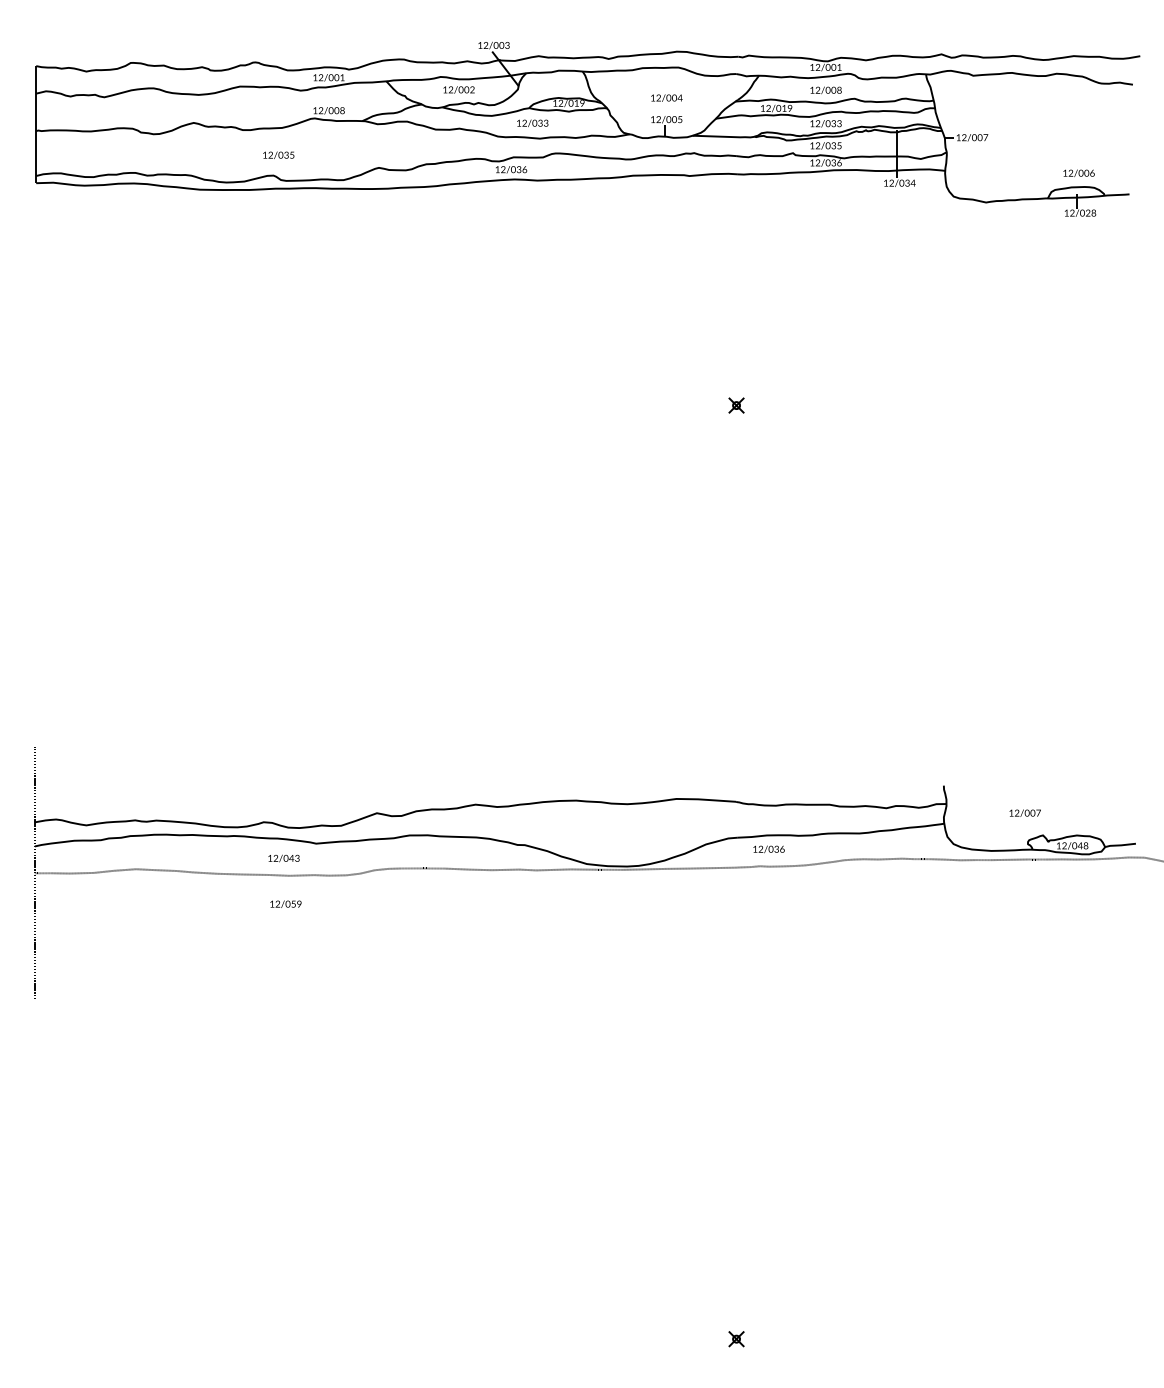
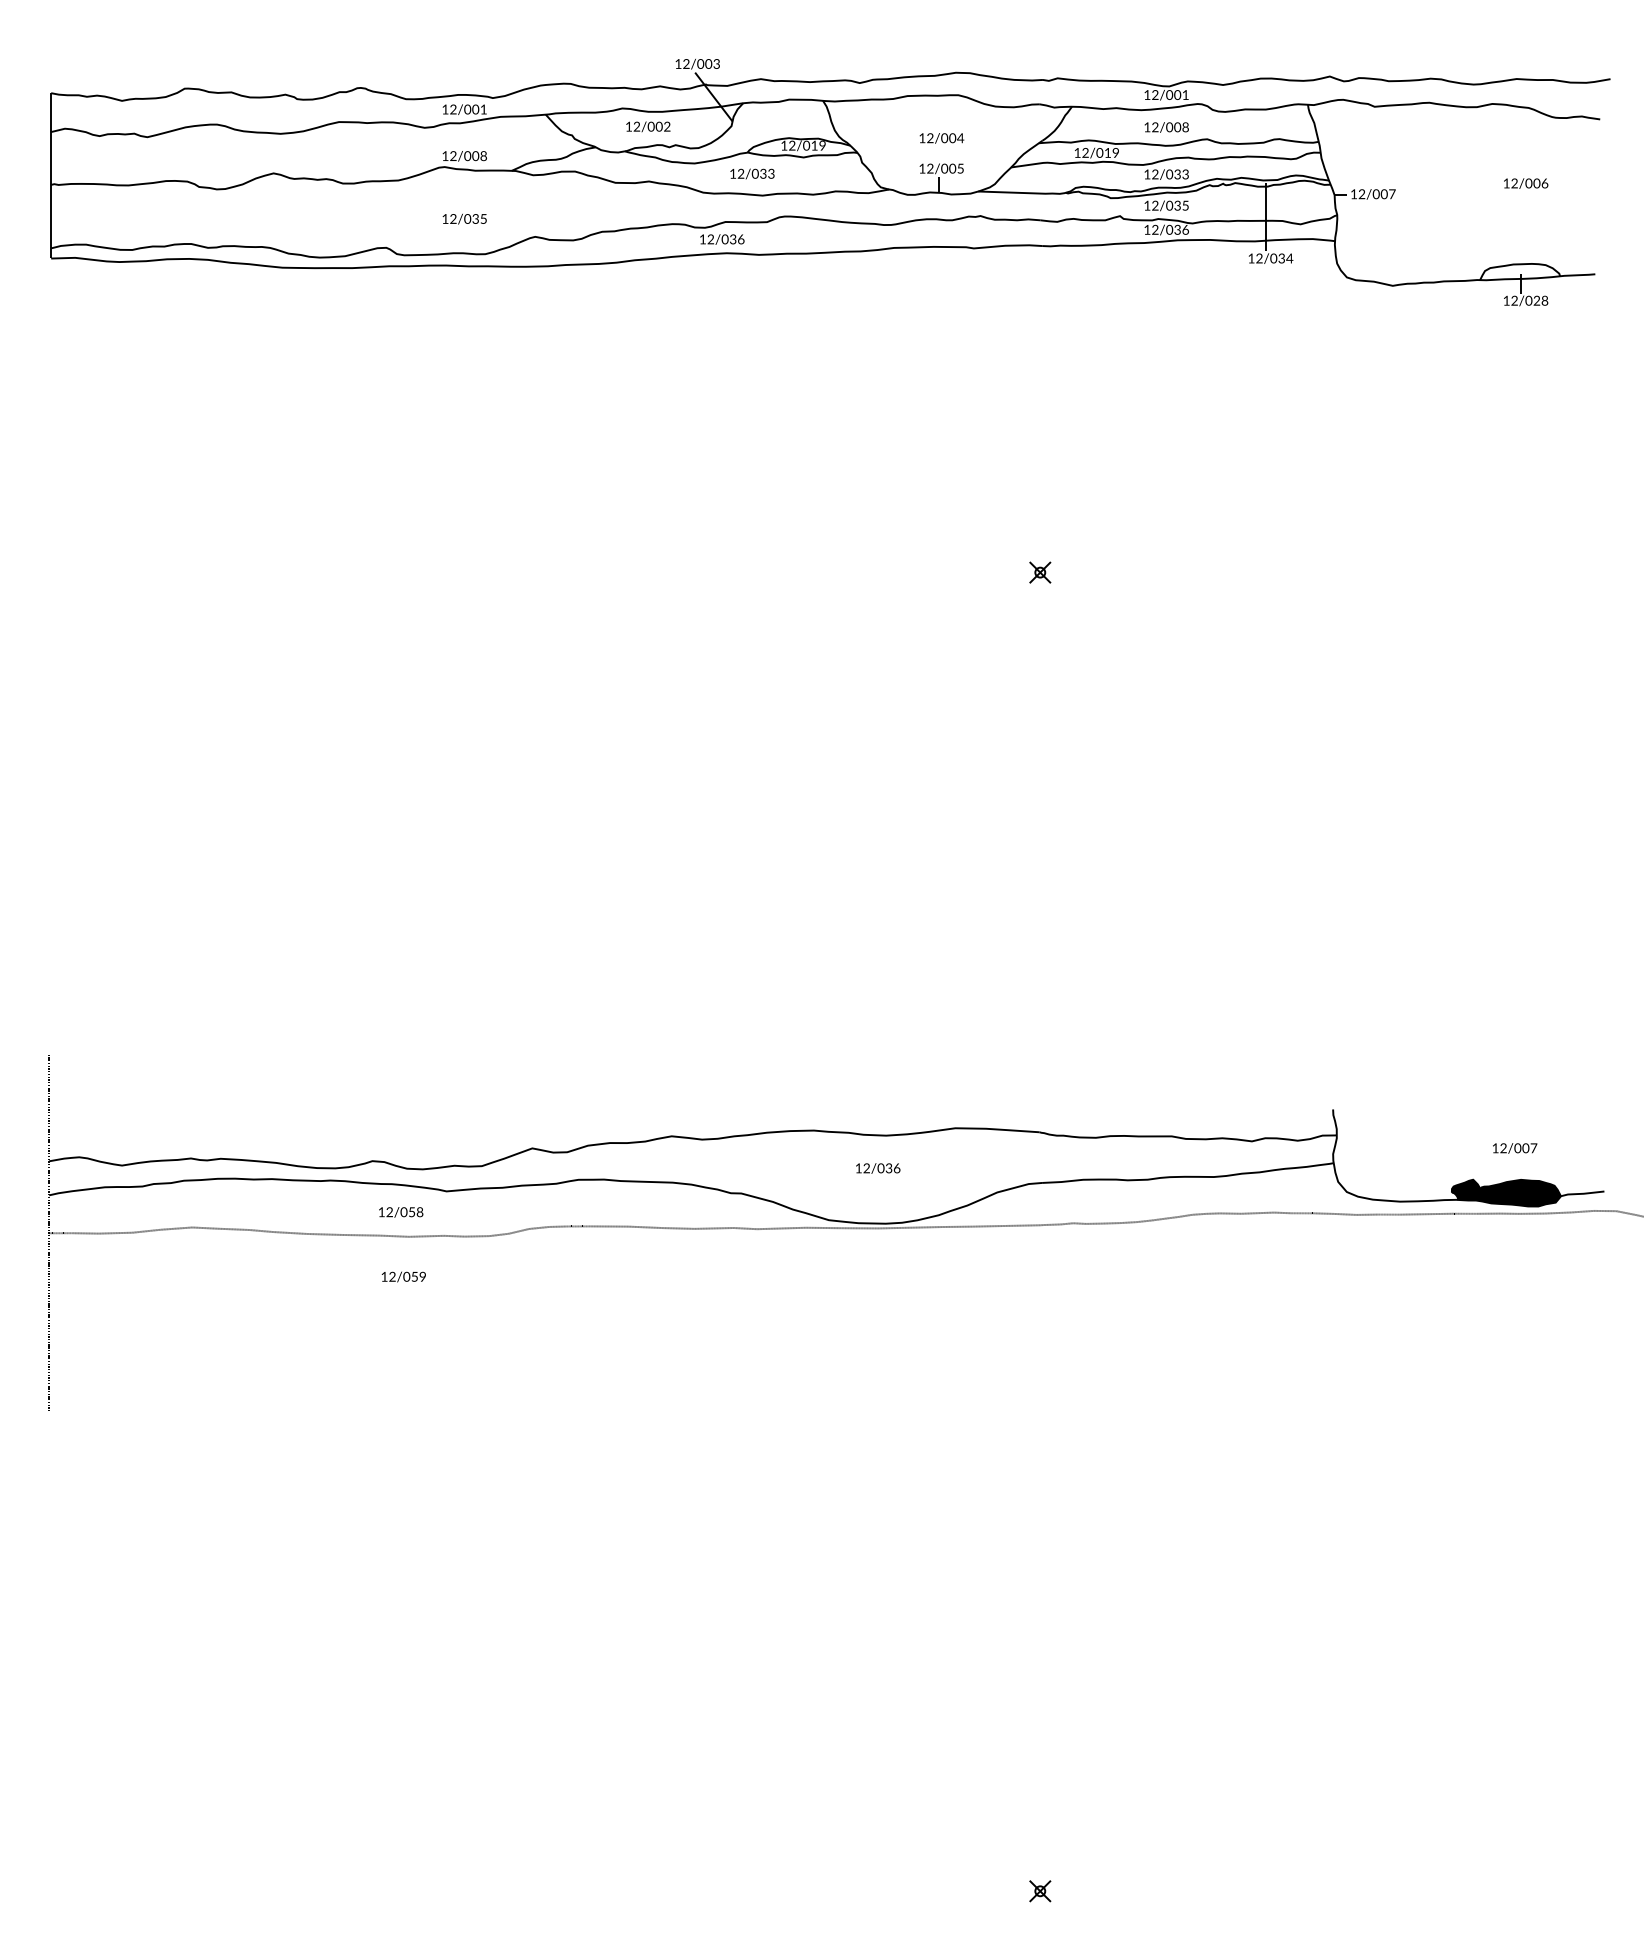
text: (278, 154) -> (464, 218), moved
text: (1079, 173) -> (1526, 183), moved
text: (1025, 813) -> (1515, 1148), moved
fill: (1065, 844) -> (1505, 1192), added
text: (769, 849) -> (878, 1168), moved
text: (294, 858) -> (415, 1212), 12/043 -> 12/058

